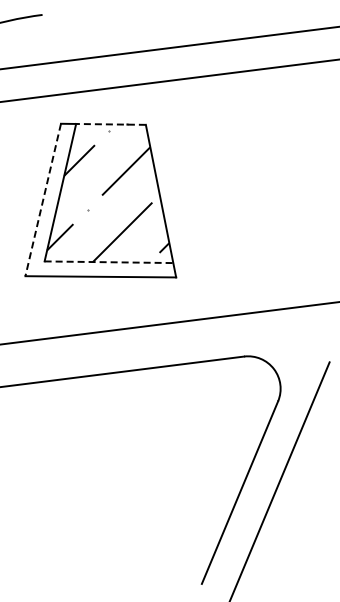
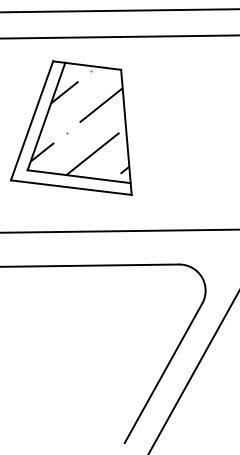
line: (111, 124) -> (93, 66), dashed -> solid
line: (43, 200) -> (32, 121), dashed -> solid
line: (109, 262) -> (79, 176), dashed -> solid

